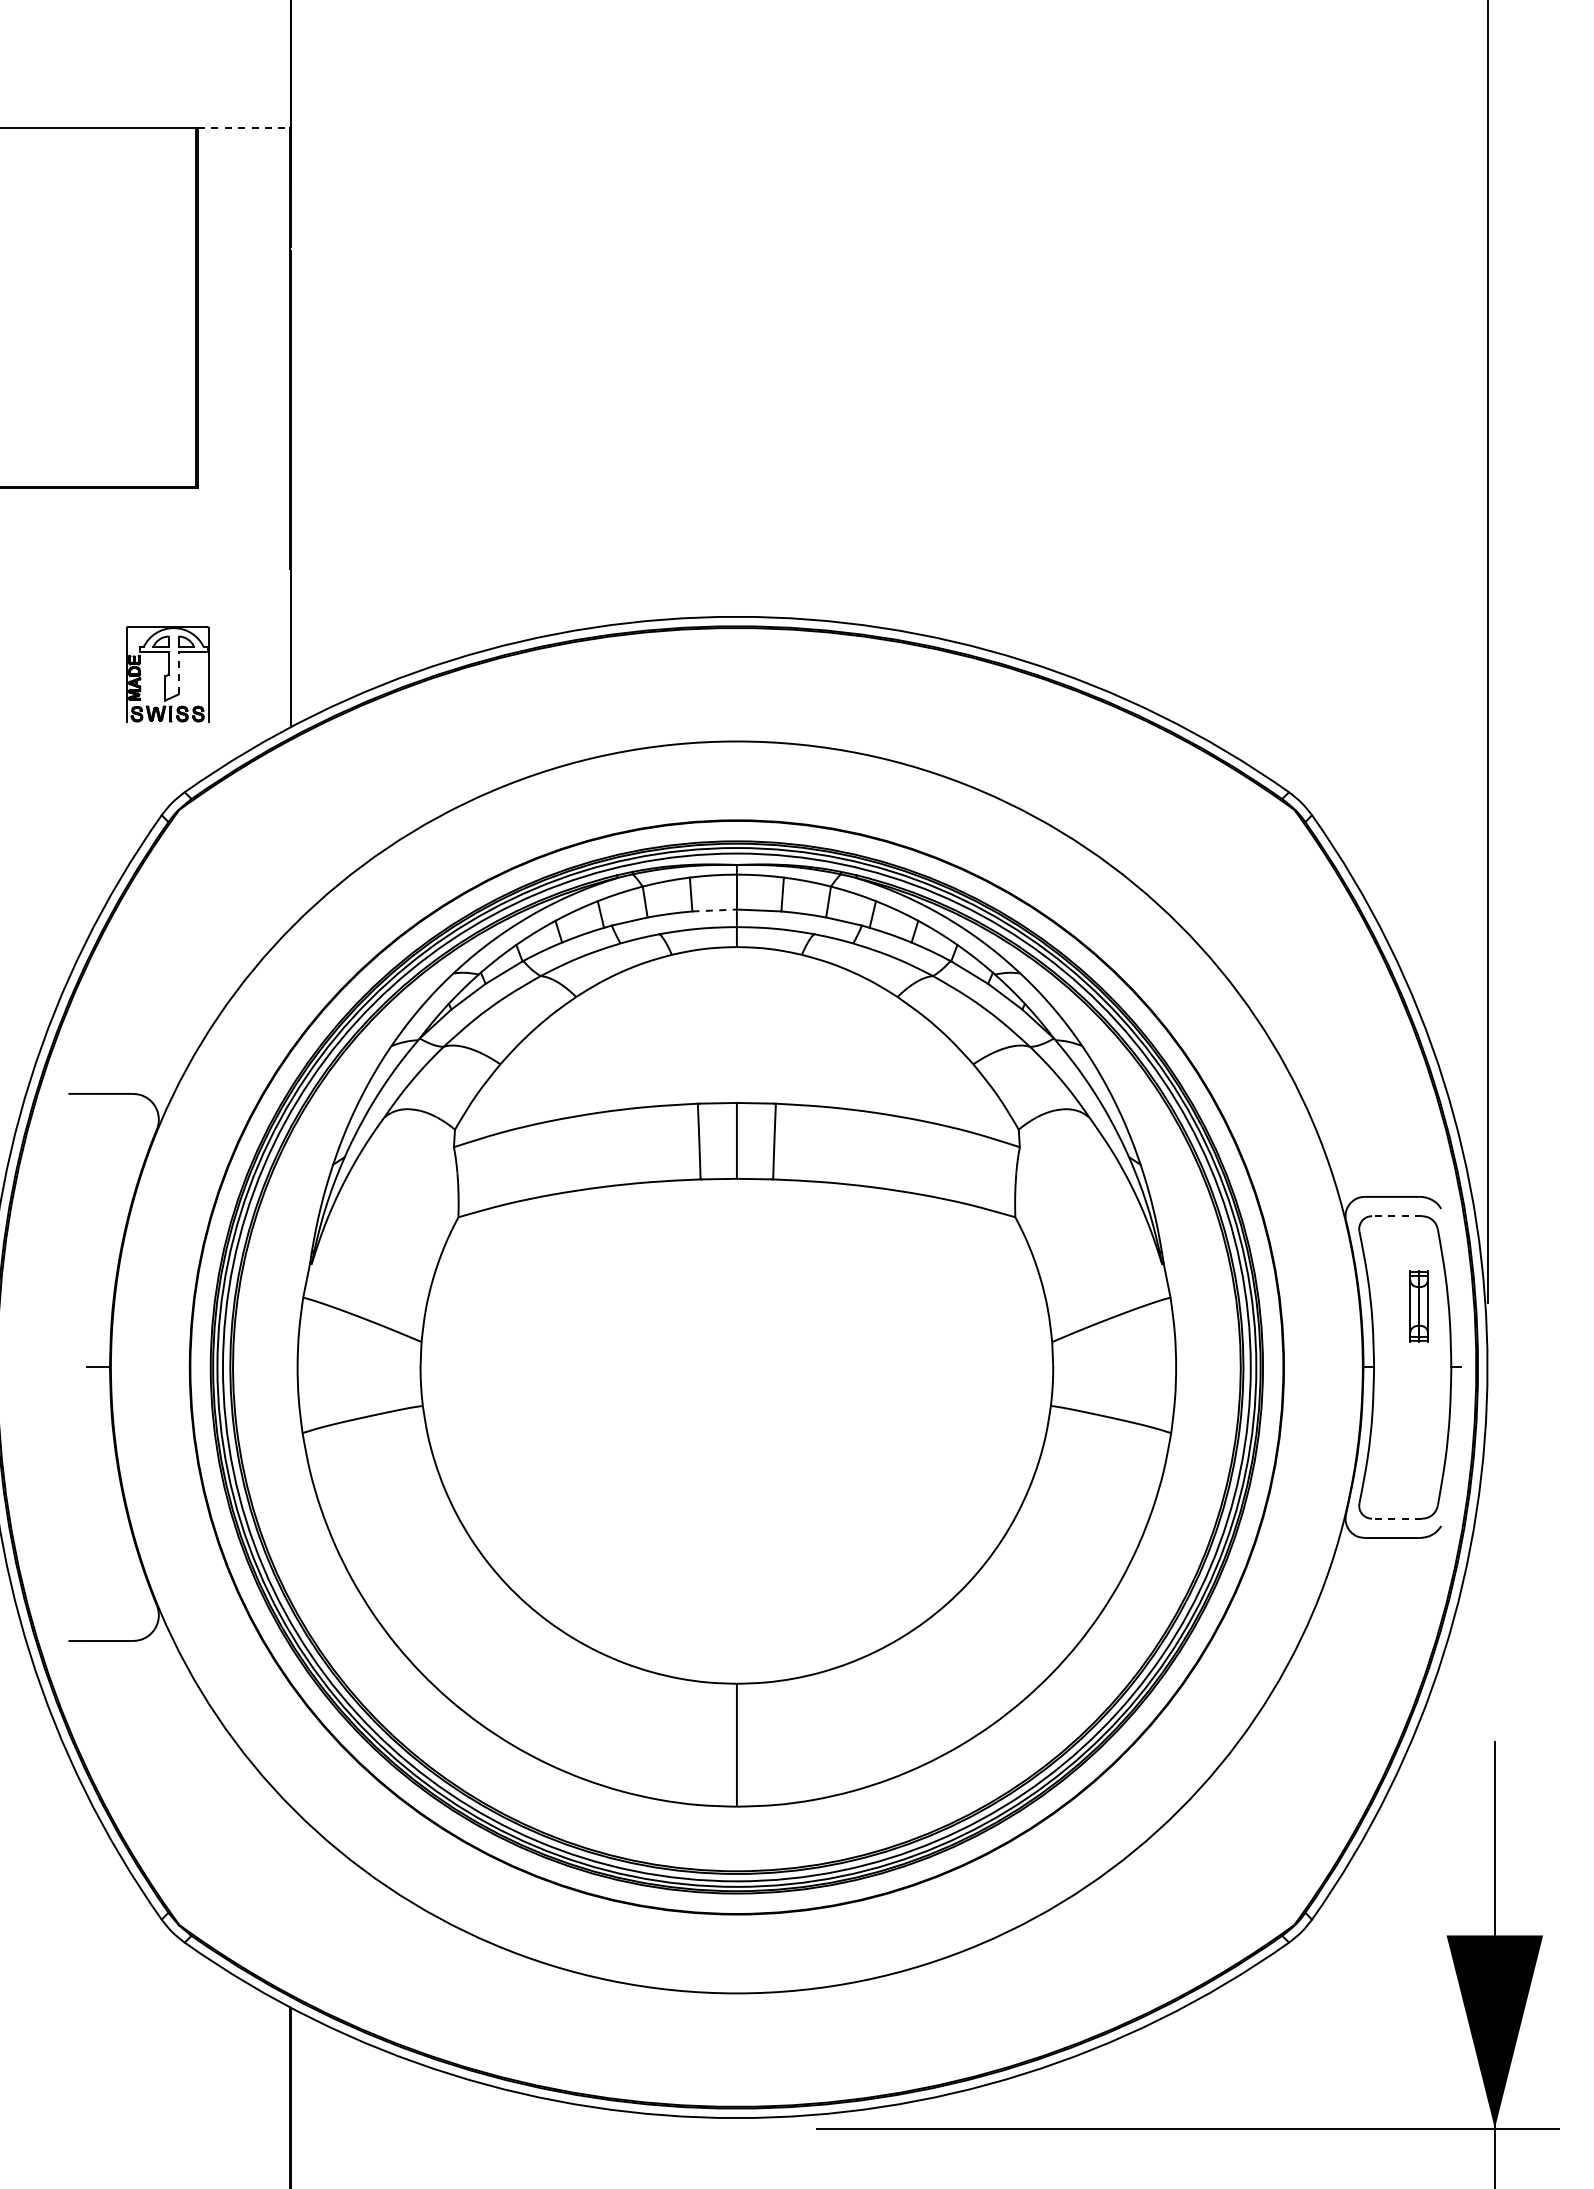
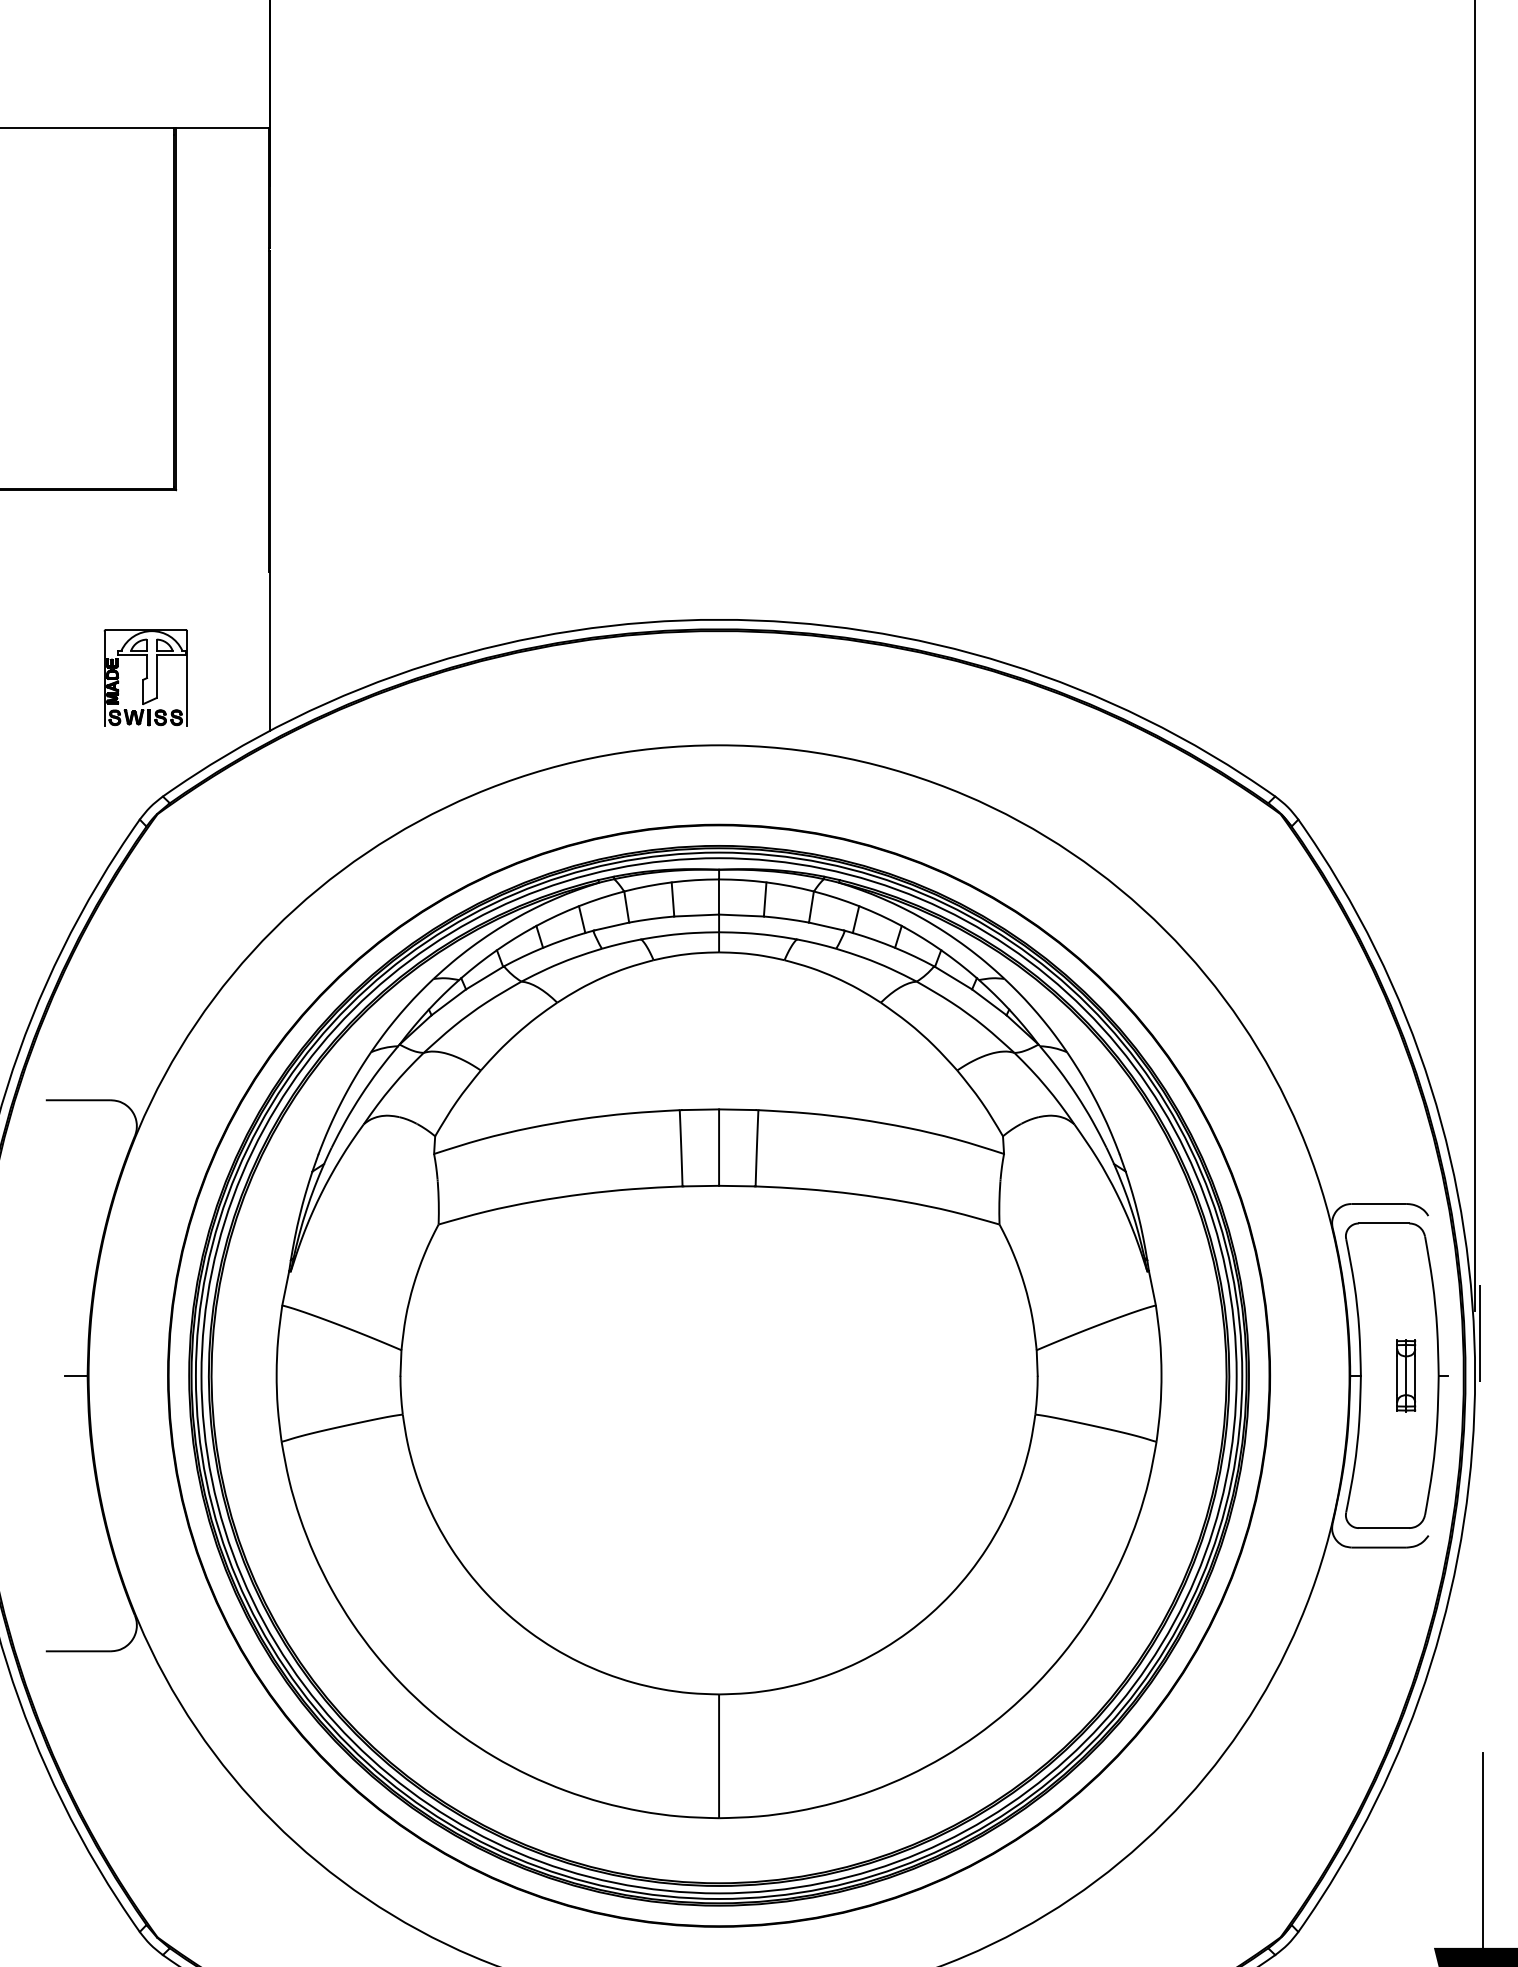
line: (243, 128) -> (222, 127), dashed -> solid
line: (178, 672) -> (156, 675), dashed -> solid
line: (715, 910) -> (697, 915), dashed -> solid
line: (1397, 1216) -> (1384, 1223), dashed -> solid
part: (1418, 1306) -> (1405, 1375), moved
line: (1492, 1325) -> (1480, 1333), added
line: (1397, 1518) -> (1384, 1527), dashed -> solid

